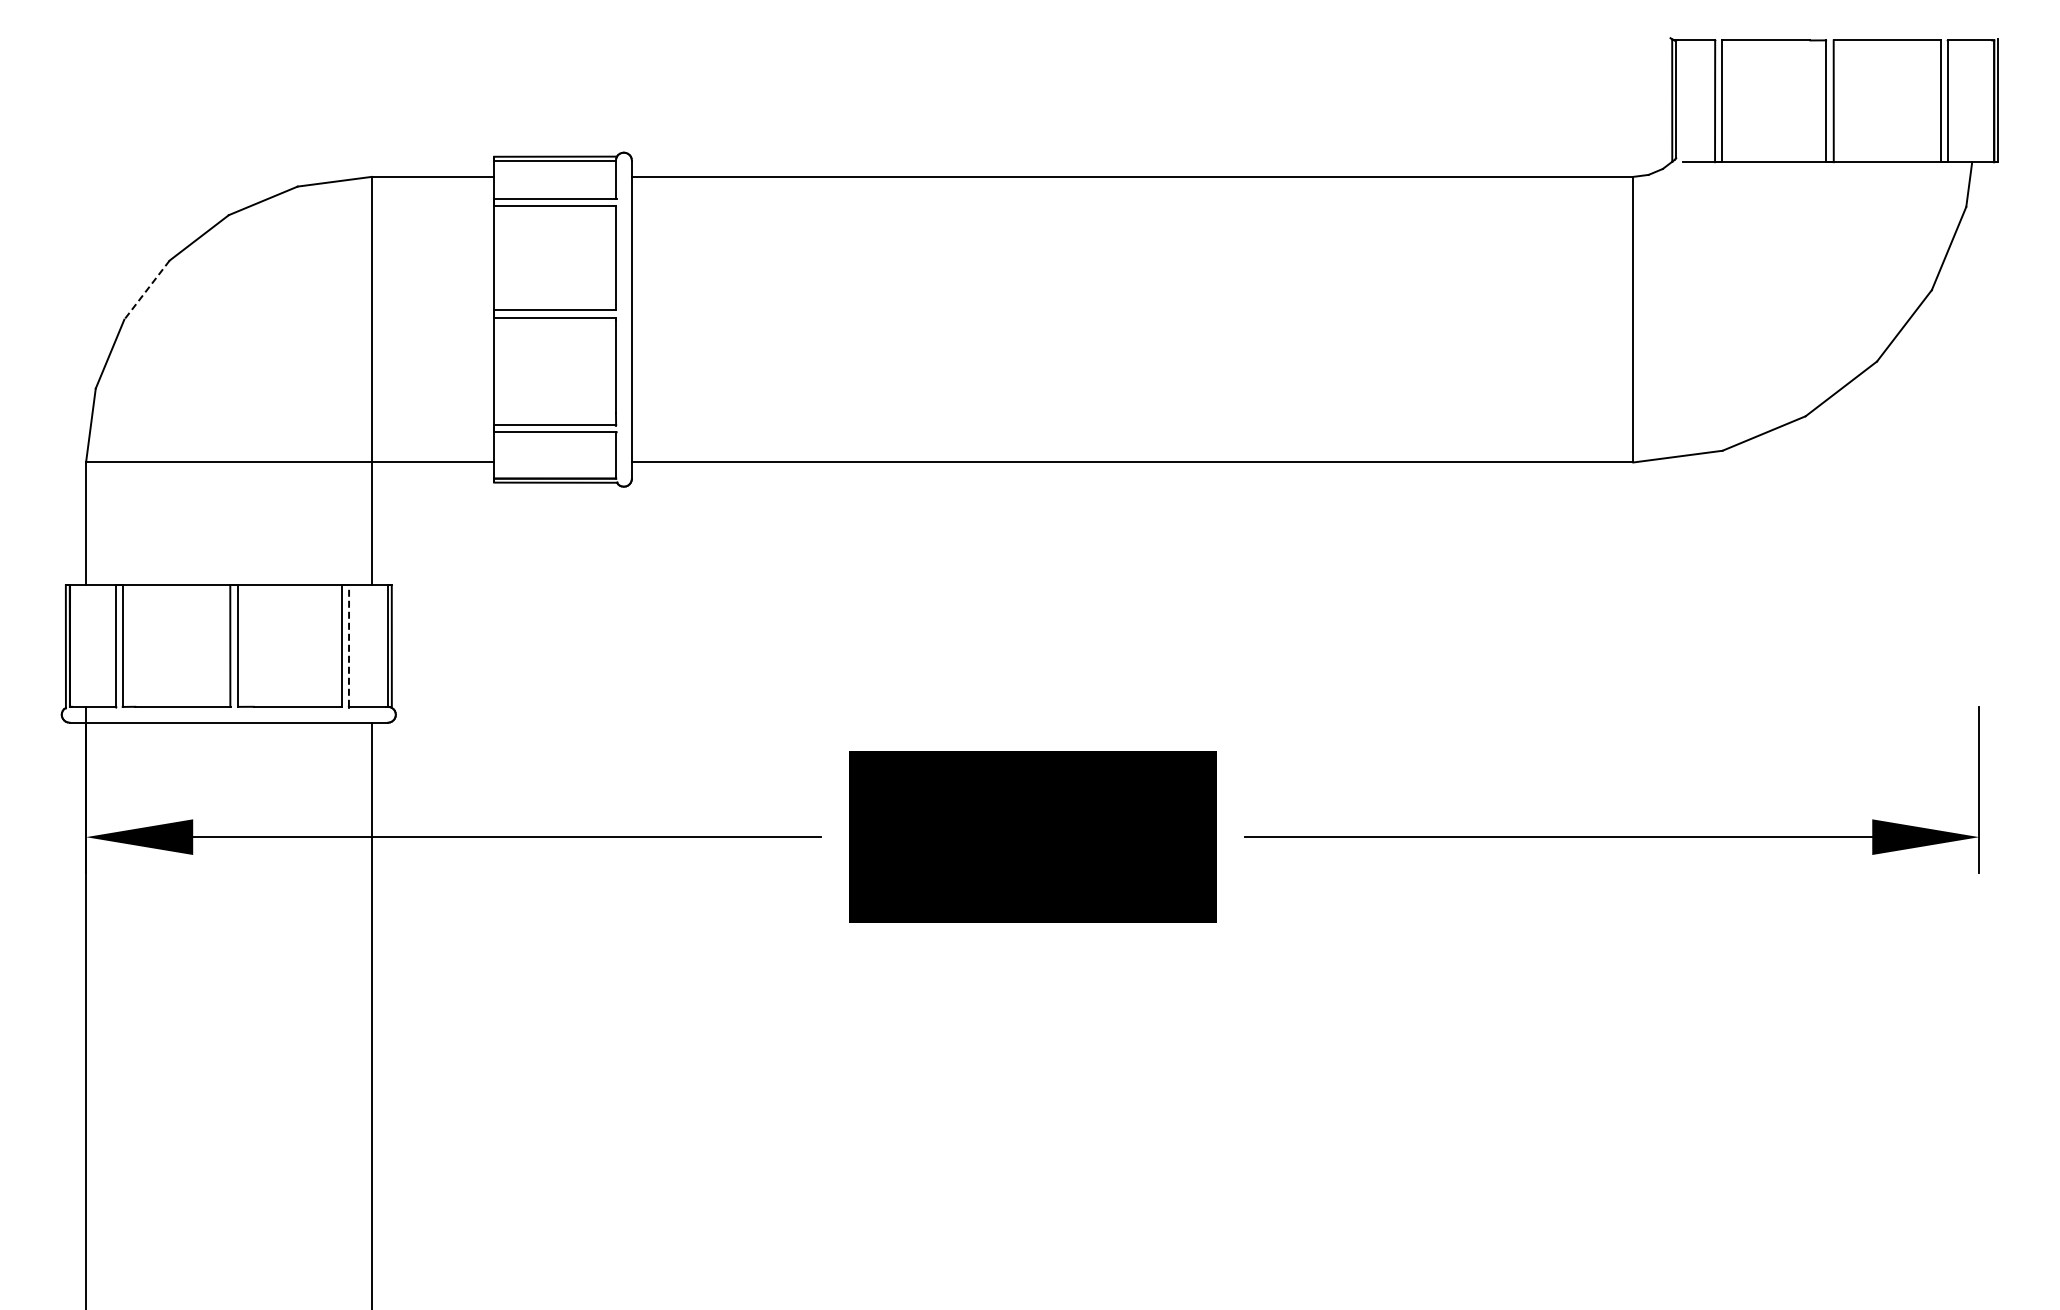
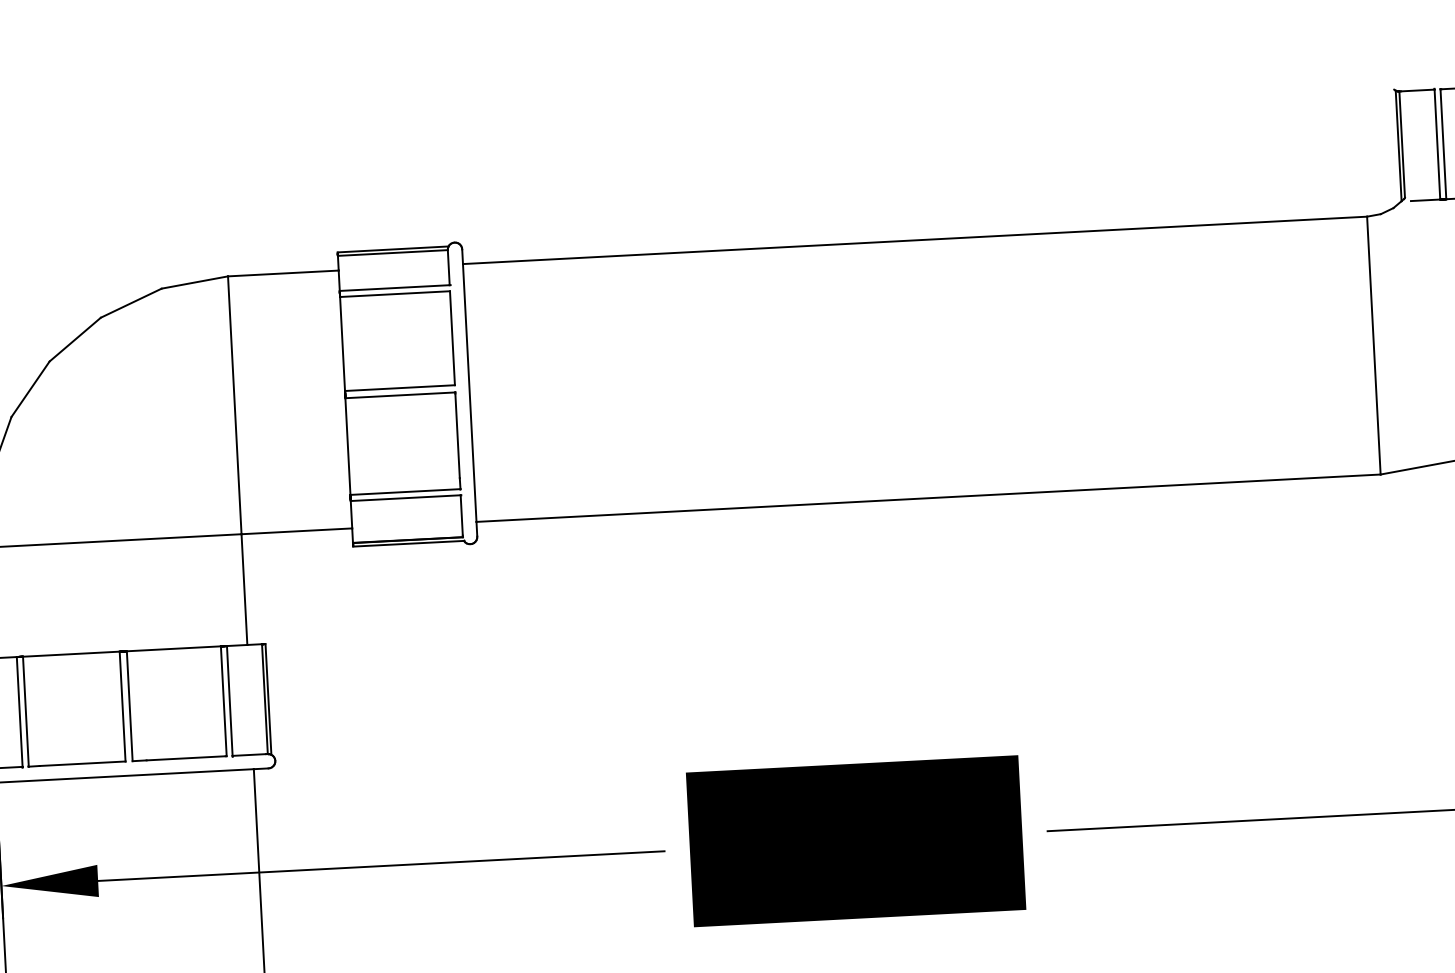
line: (146, 290) -> (30, 389), dashed -> solid
line: (349, 645) -> (230, 700), dashed -> solid

